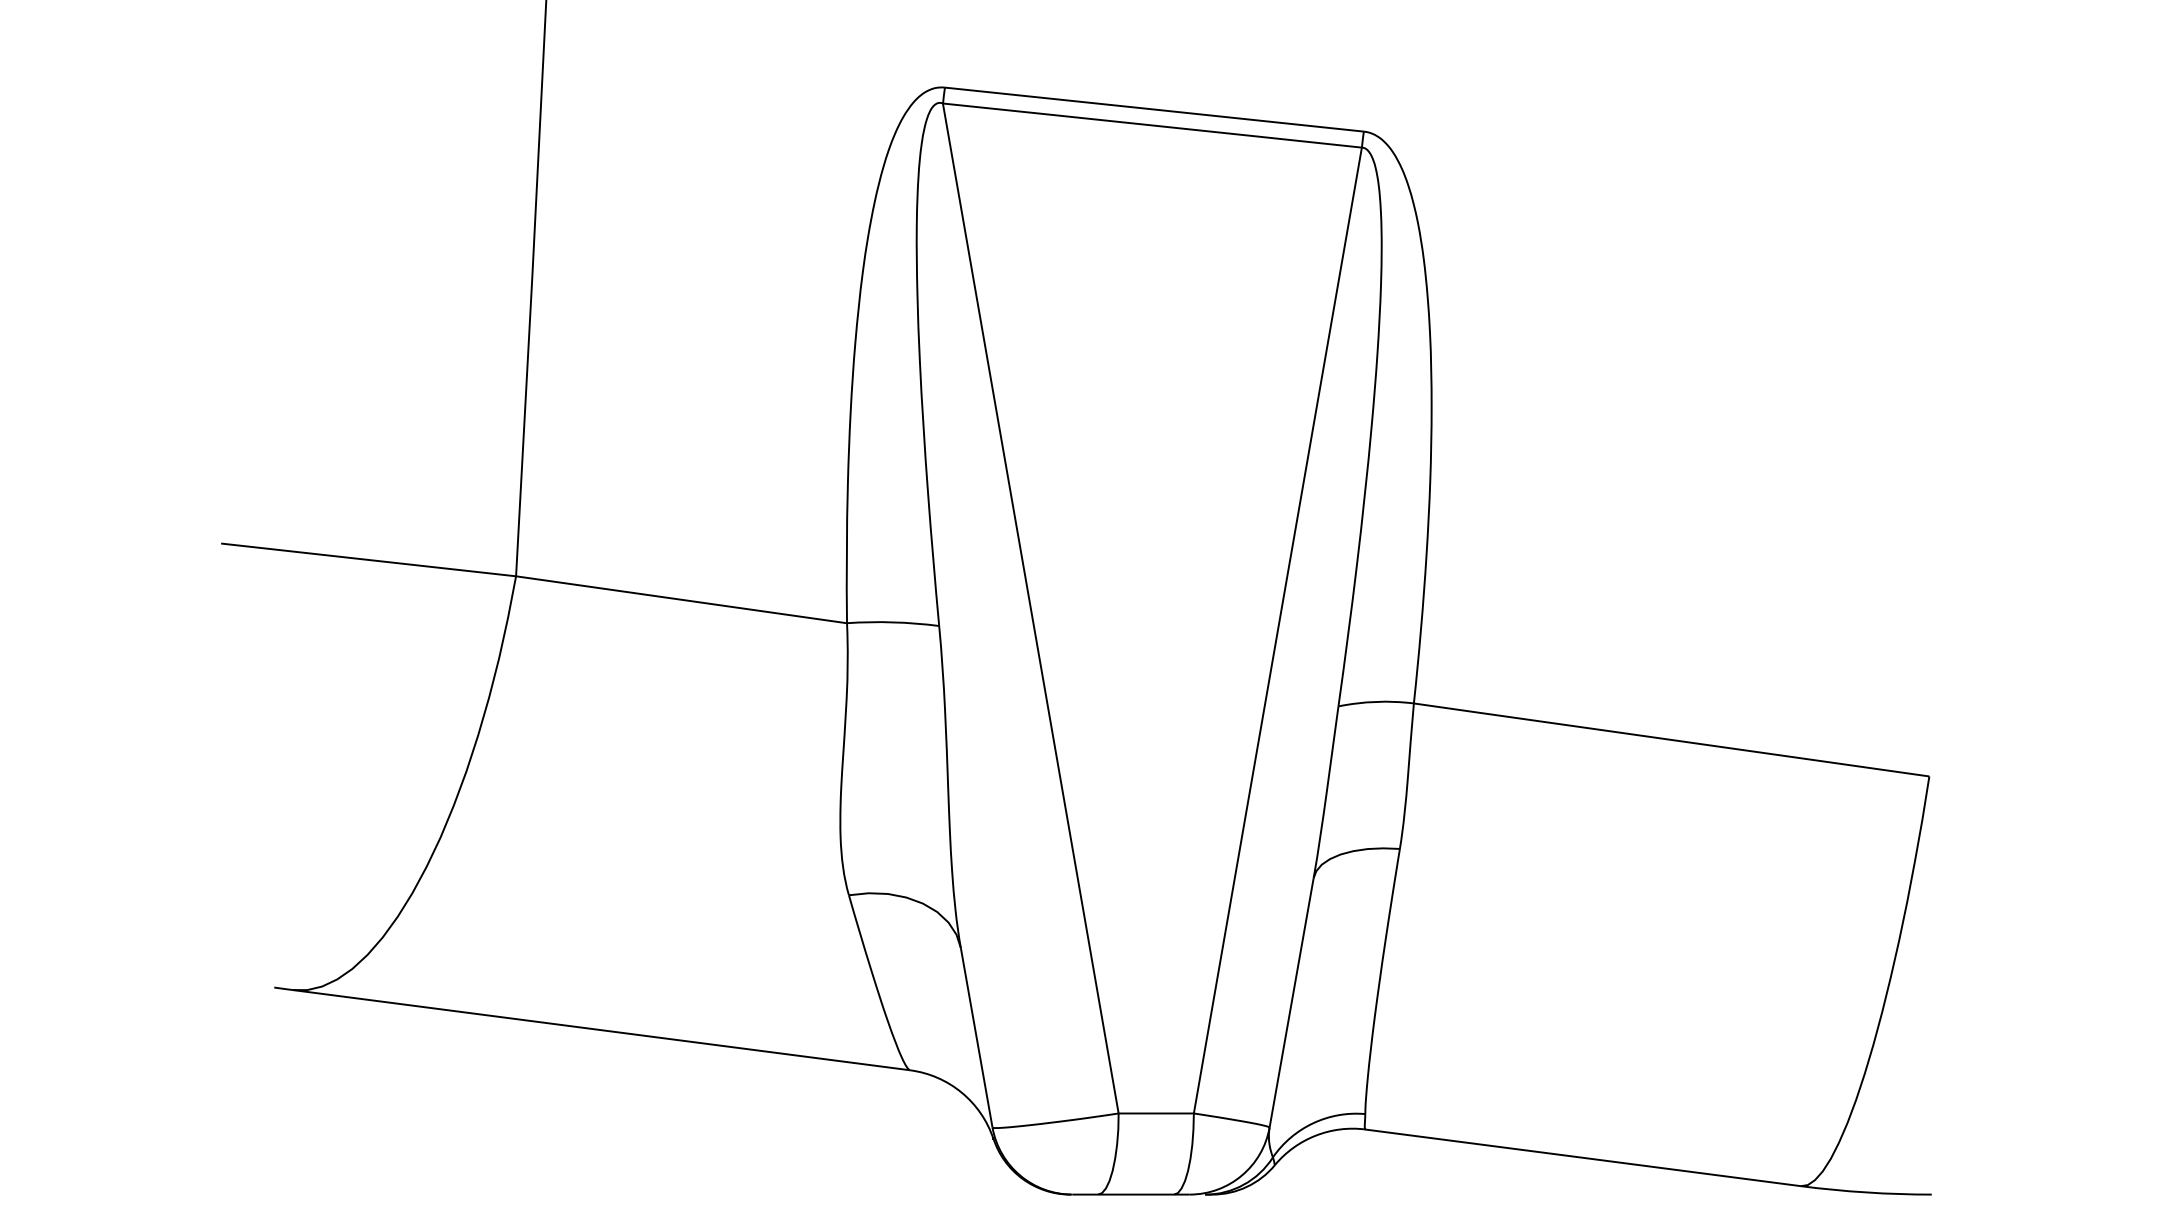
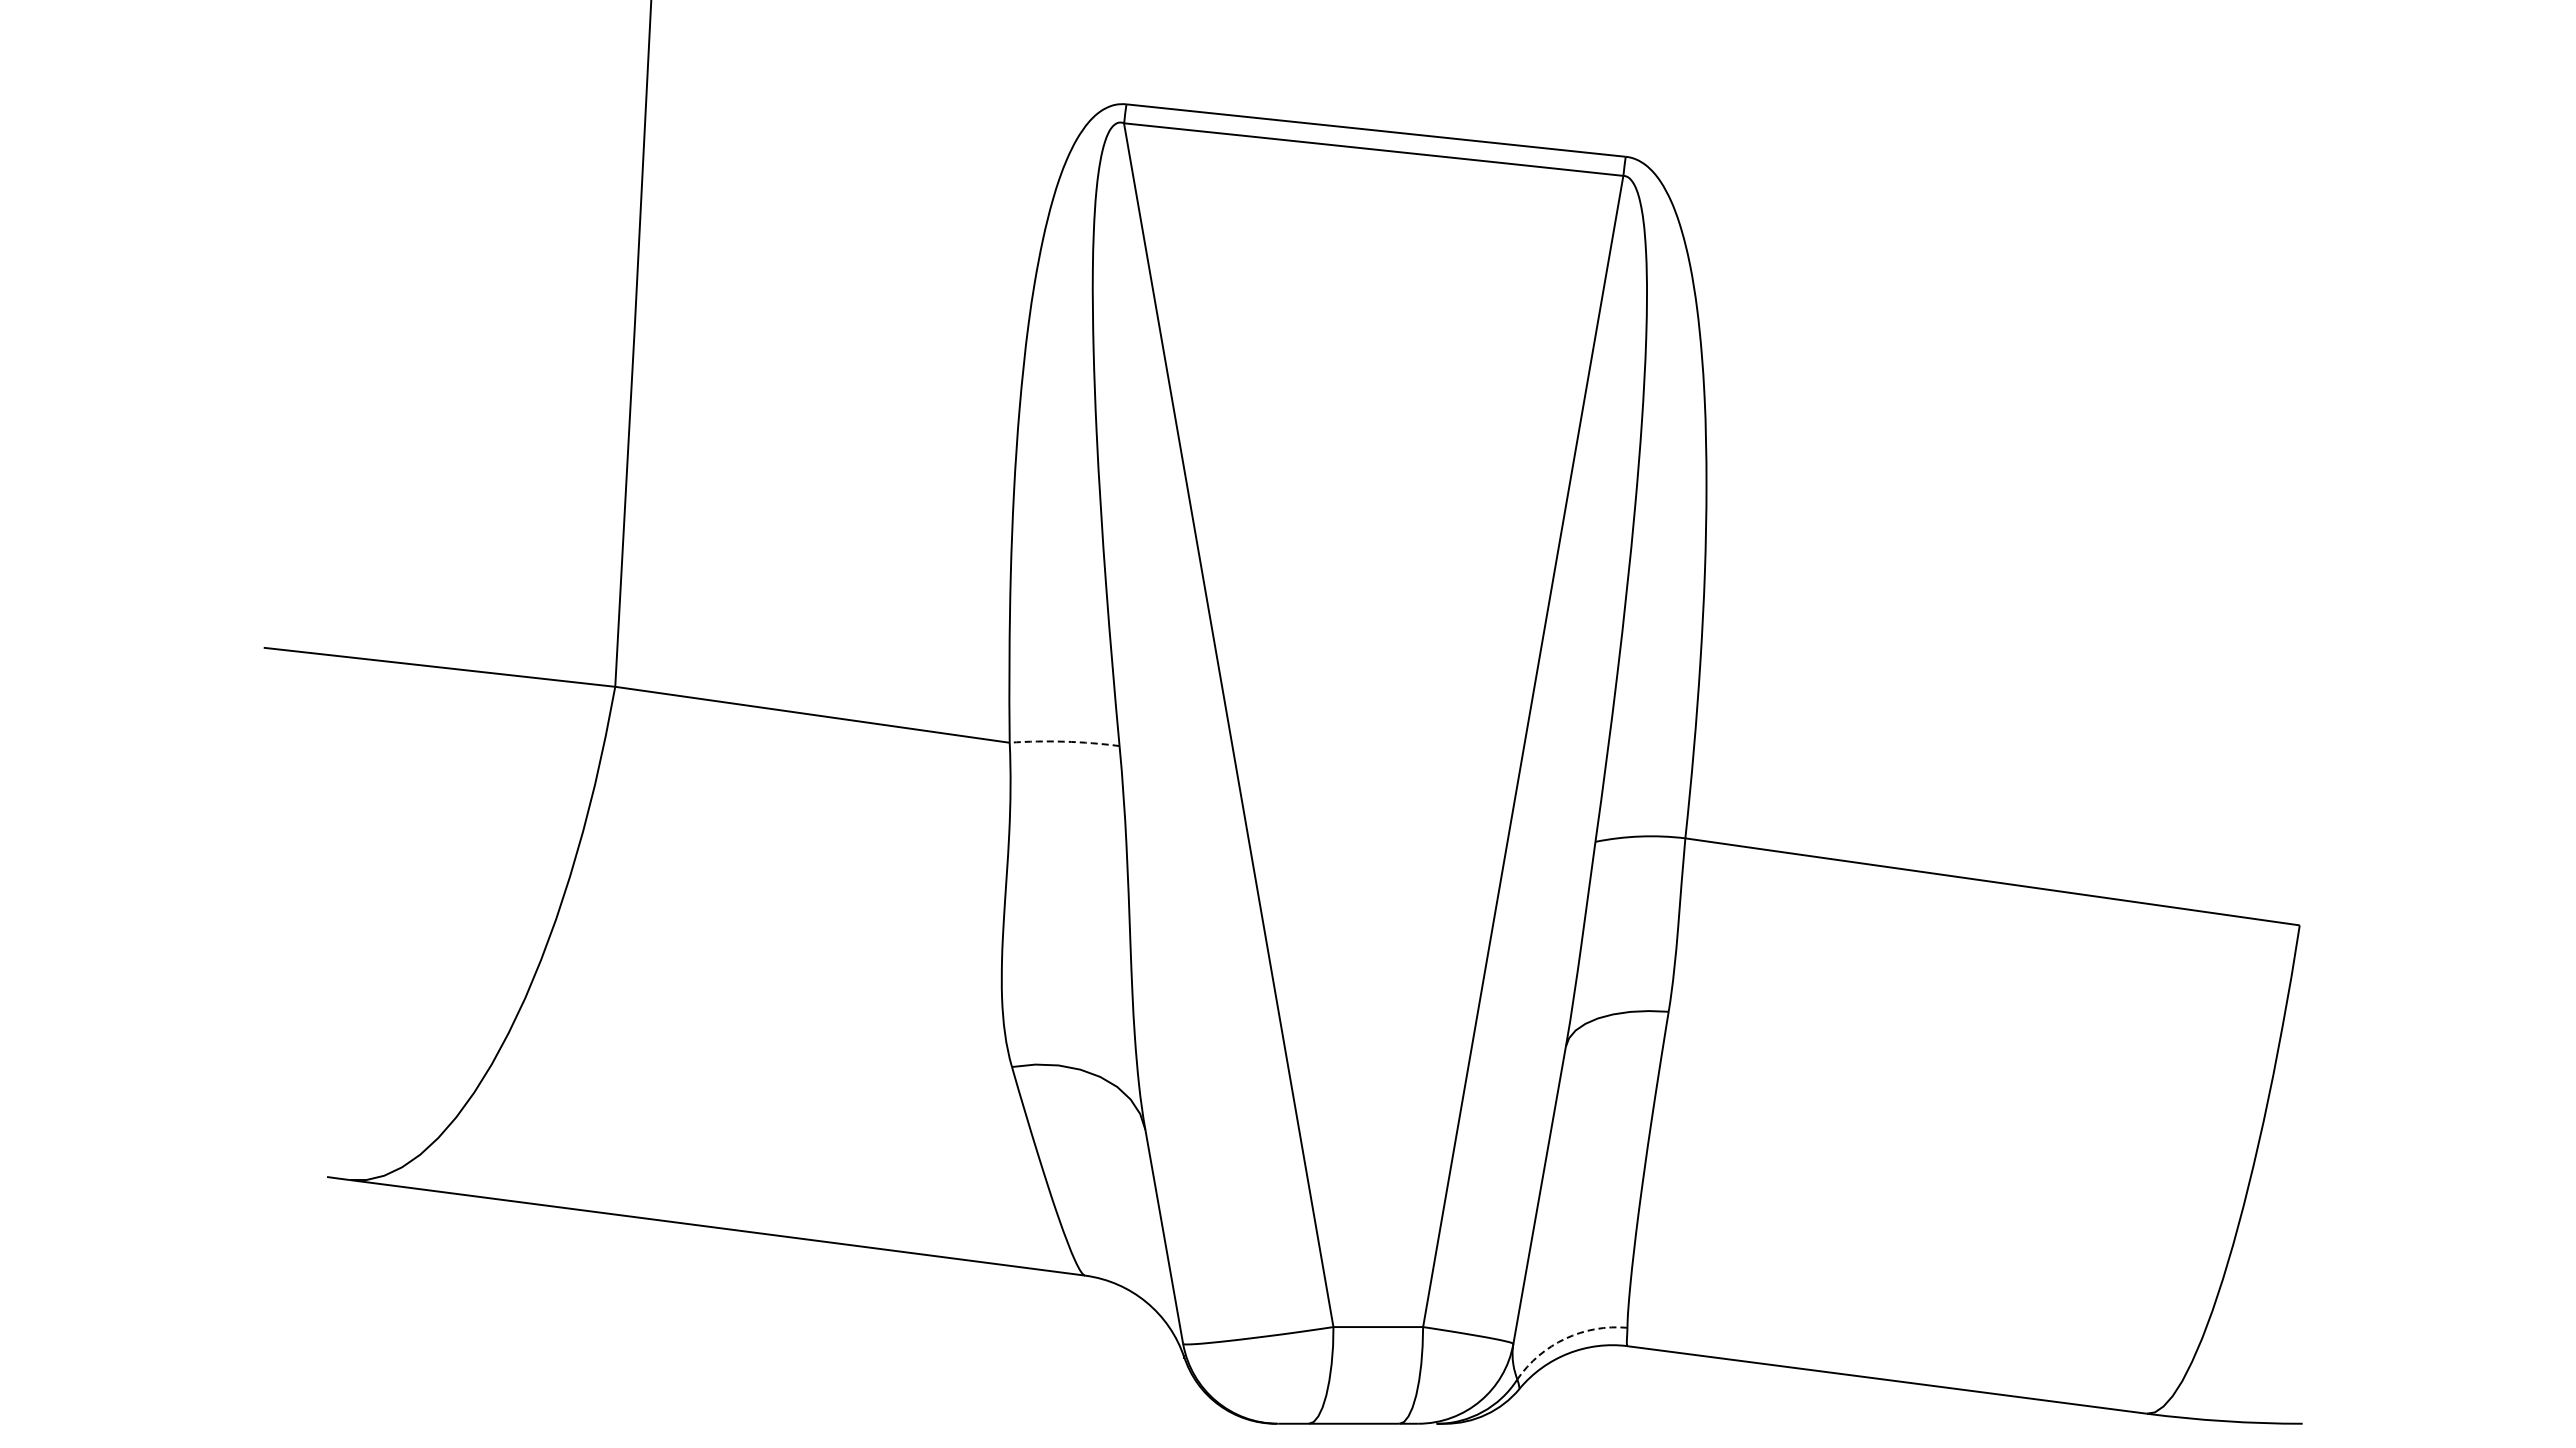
arc: (892, 622) -> (1064, 741), solid -> dashed
arc: (1313, 1123) -> (1565, 1338), solid -> dashed

